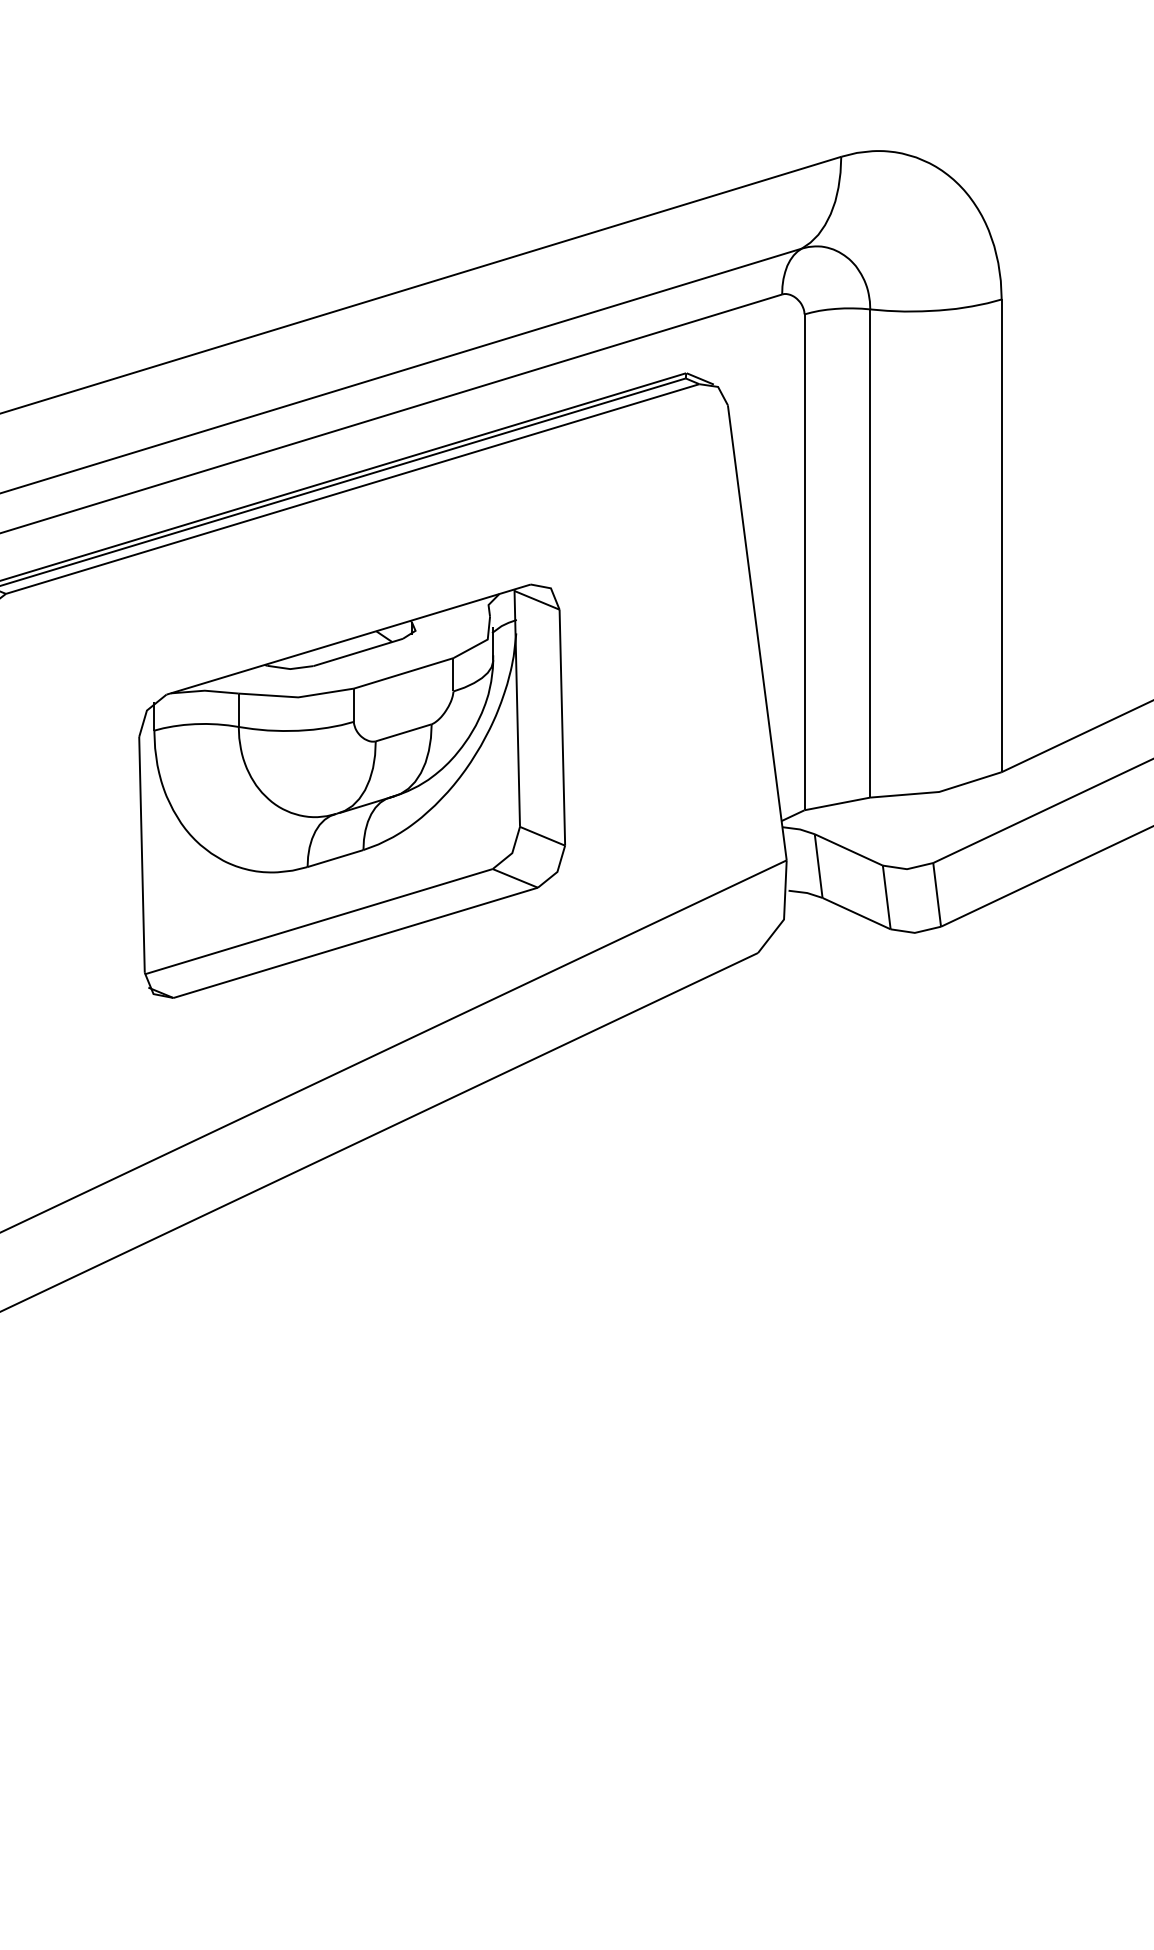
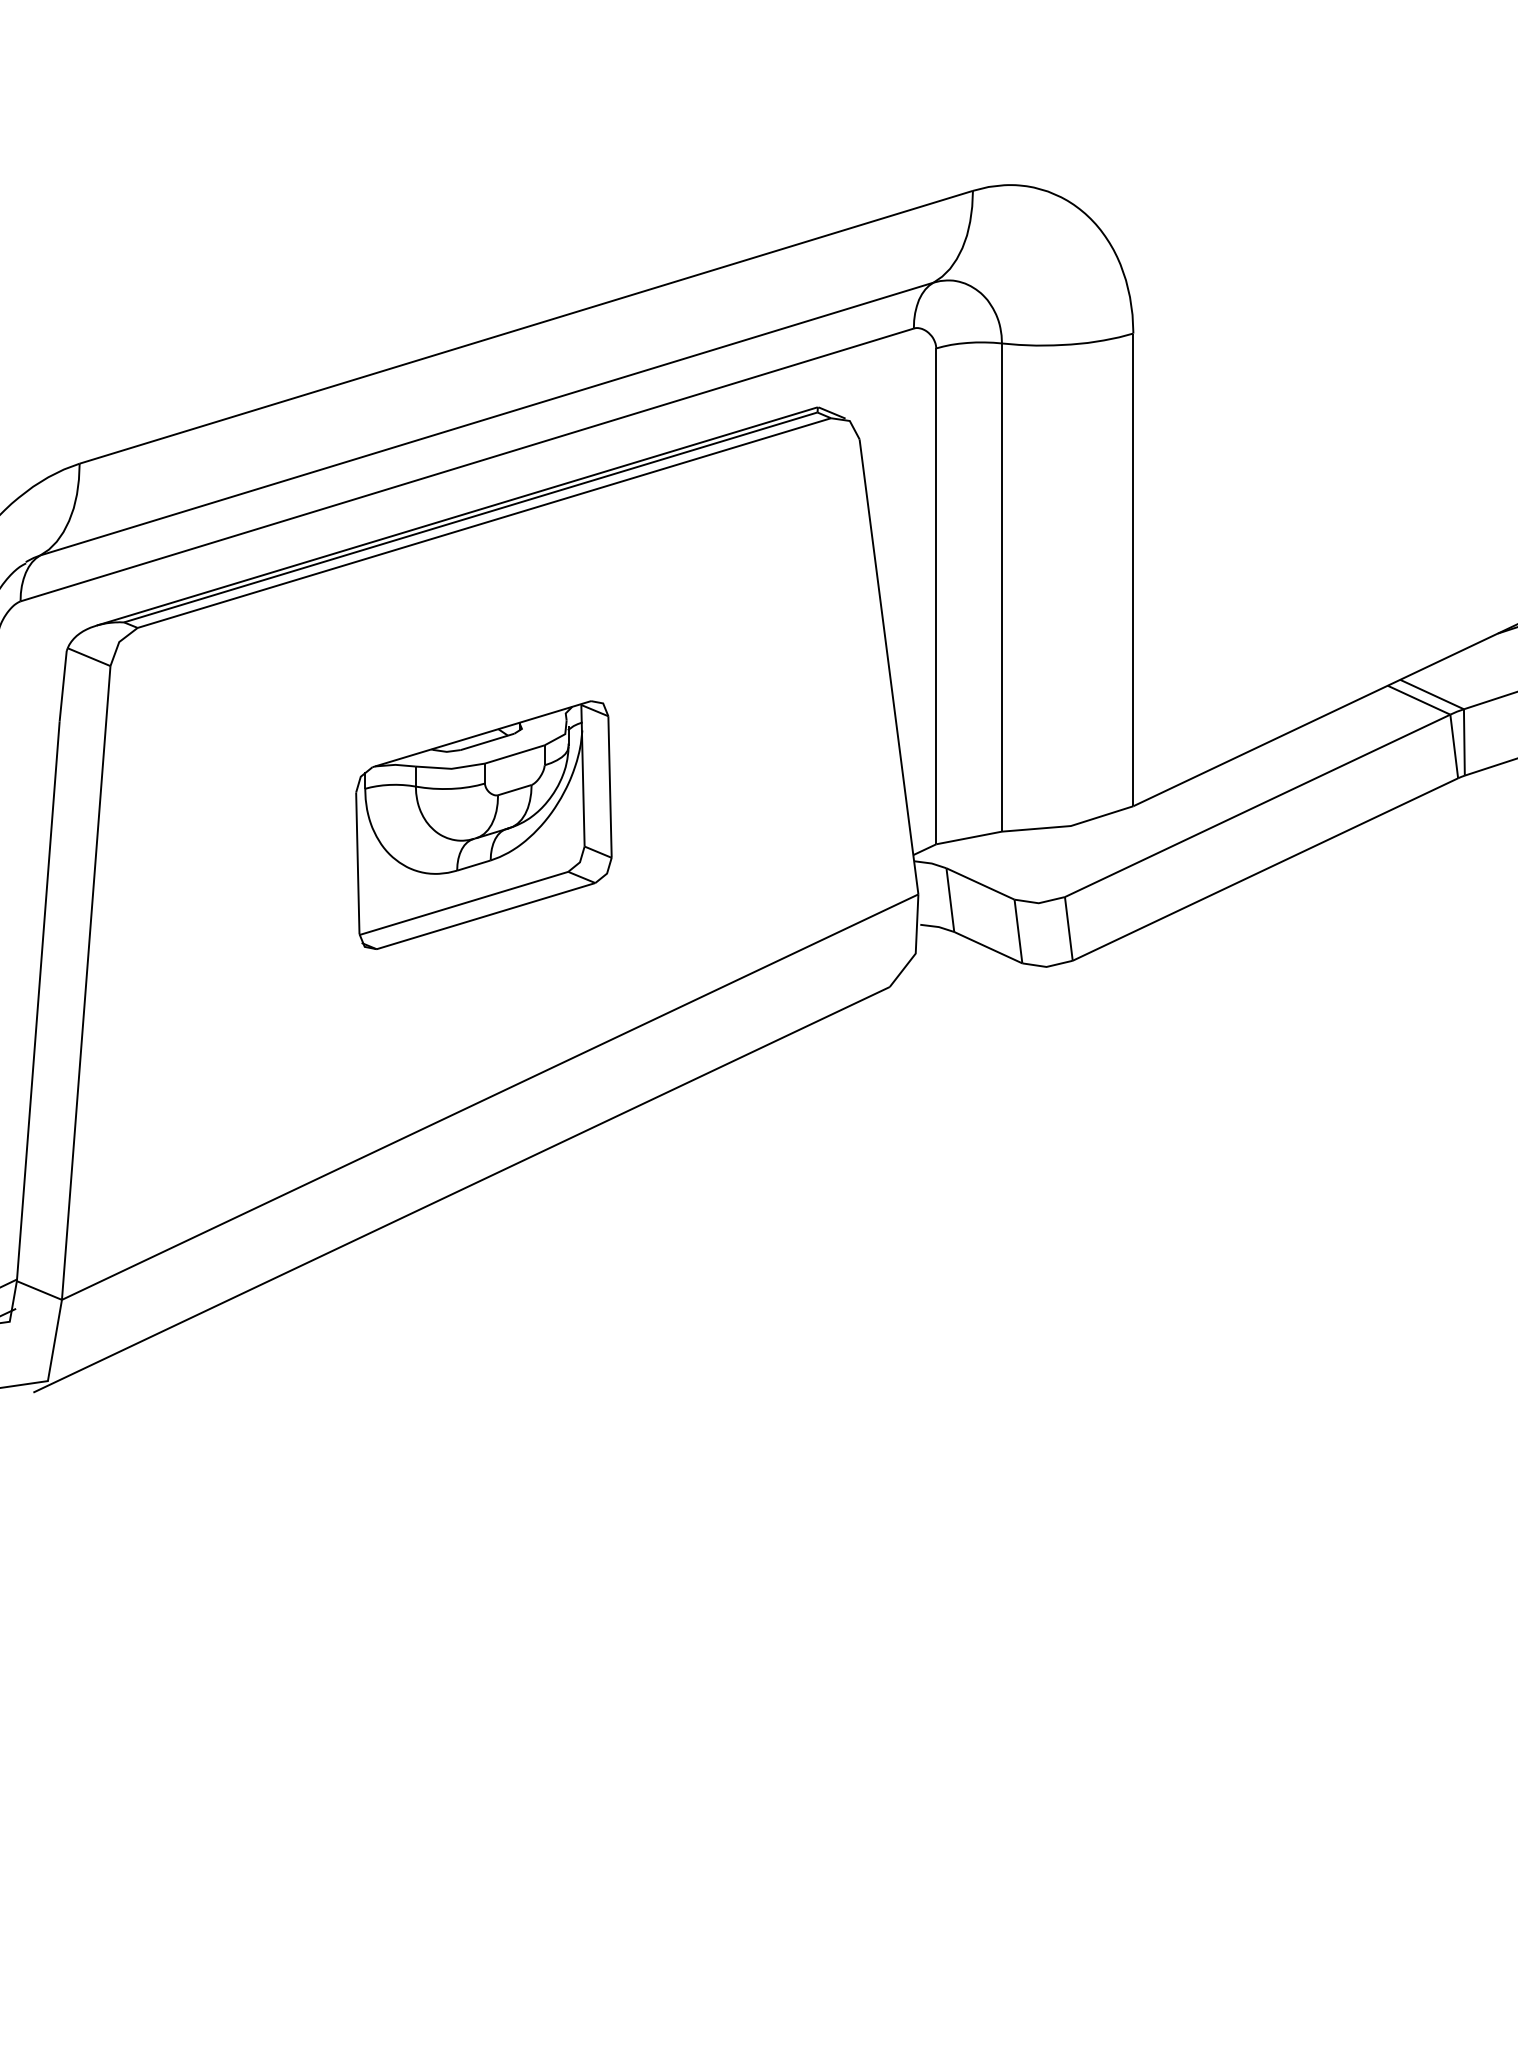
part: (351, 790) -> (483, 824), size x0.6

